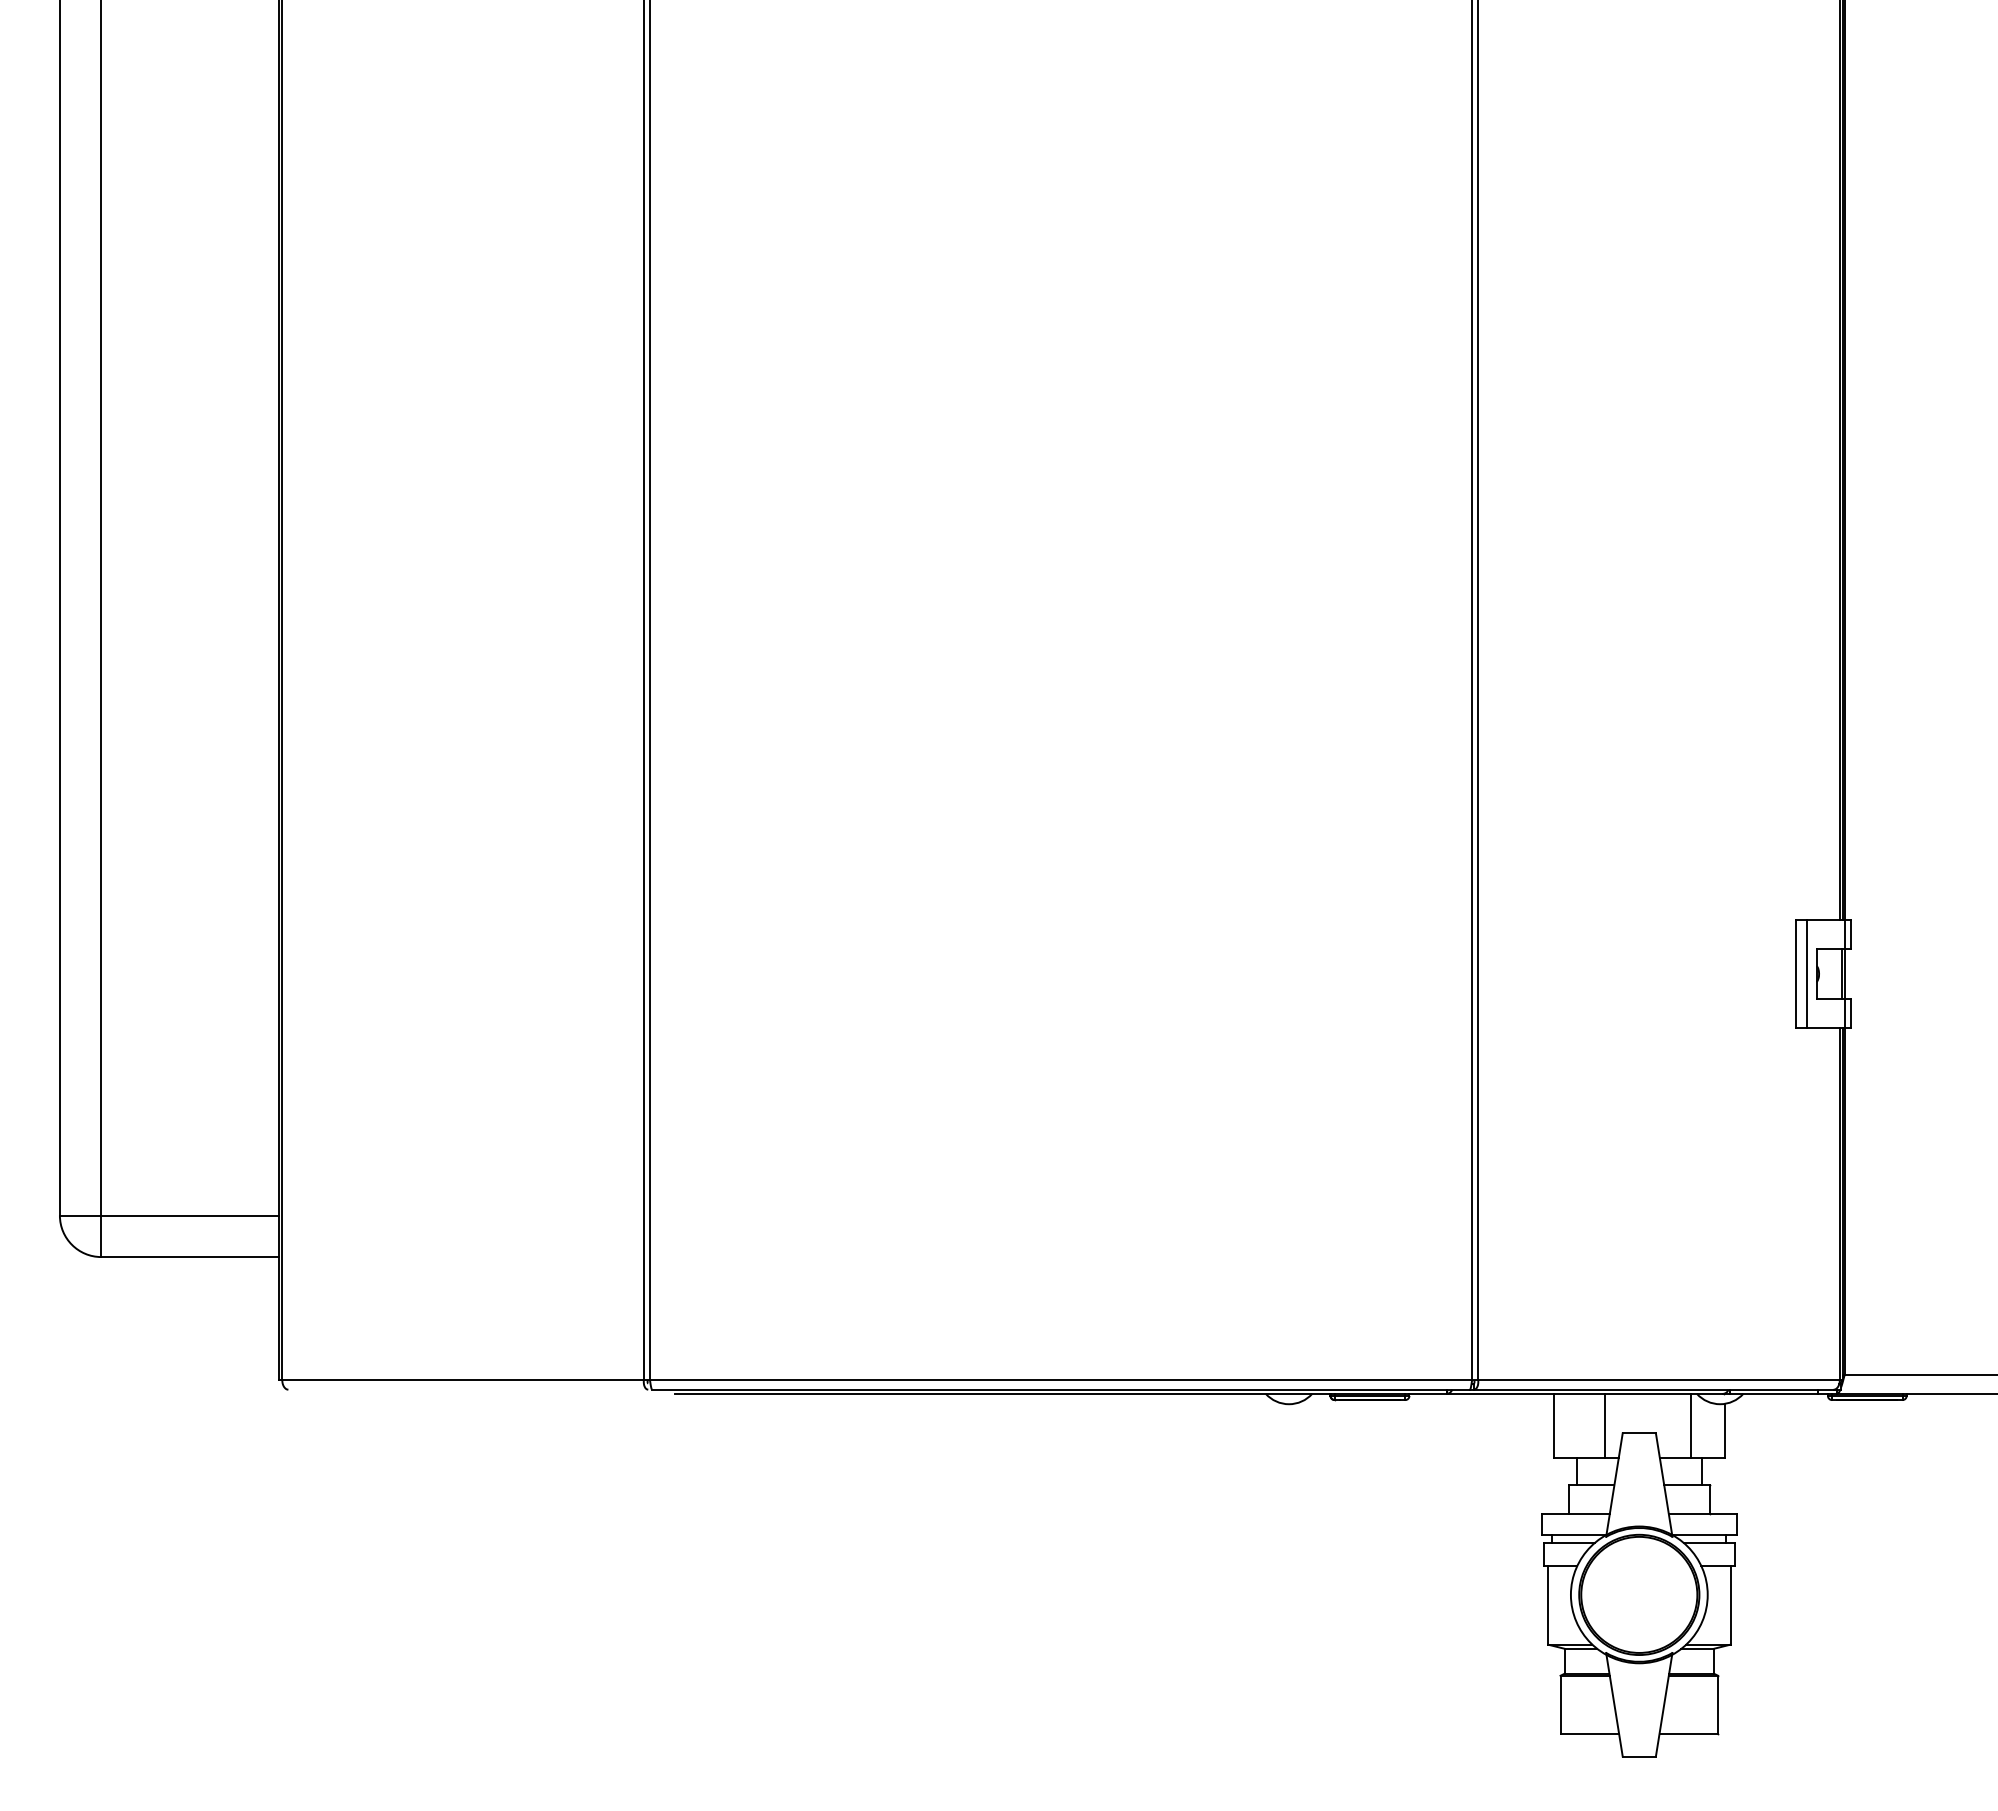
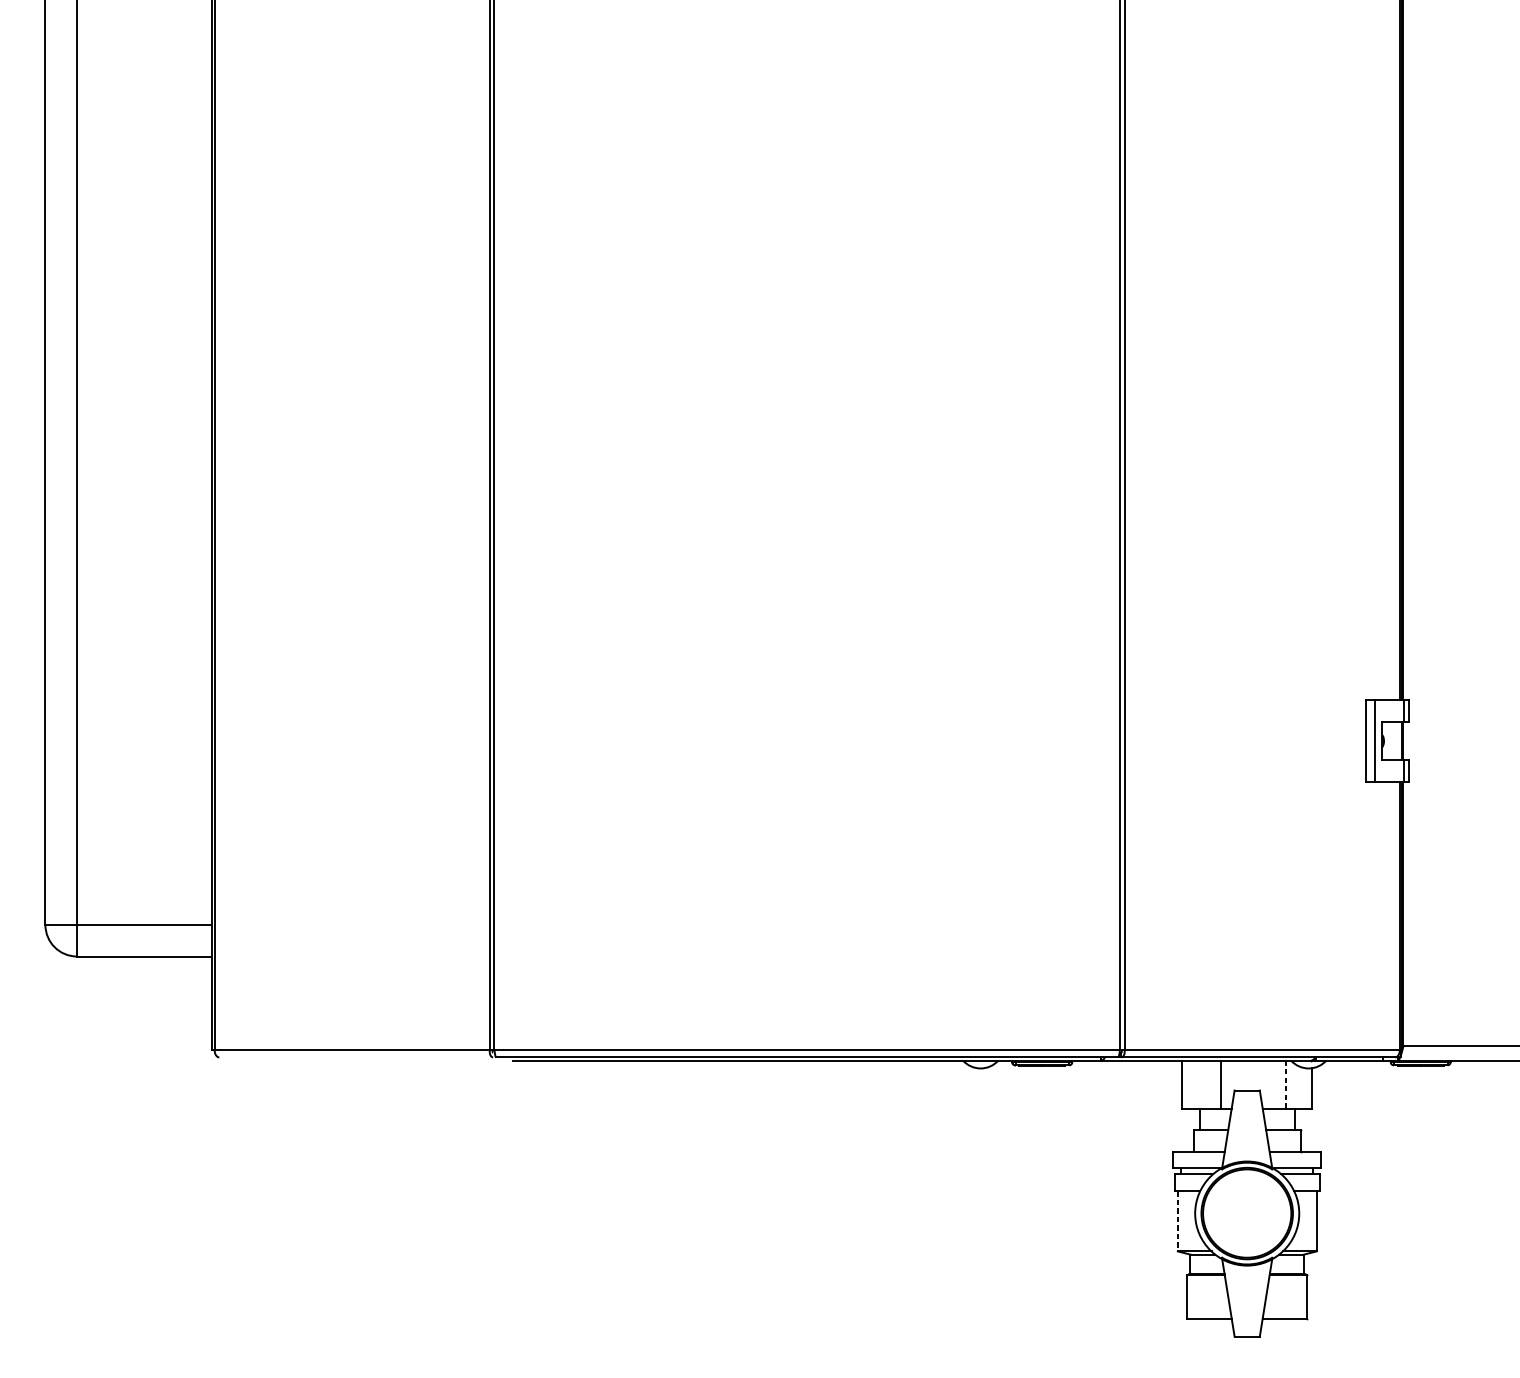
line: (1690, 1425) -> (1286, 1084), solid -> dashed
line: (1548, 1605) -> (1178, 1221), solid -> dashed

